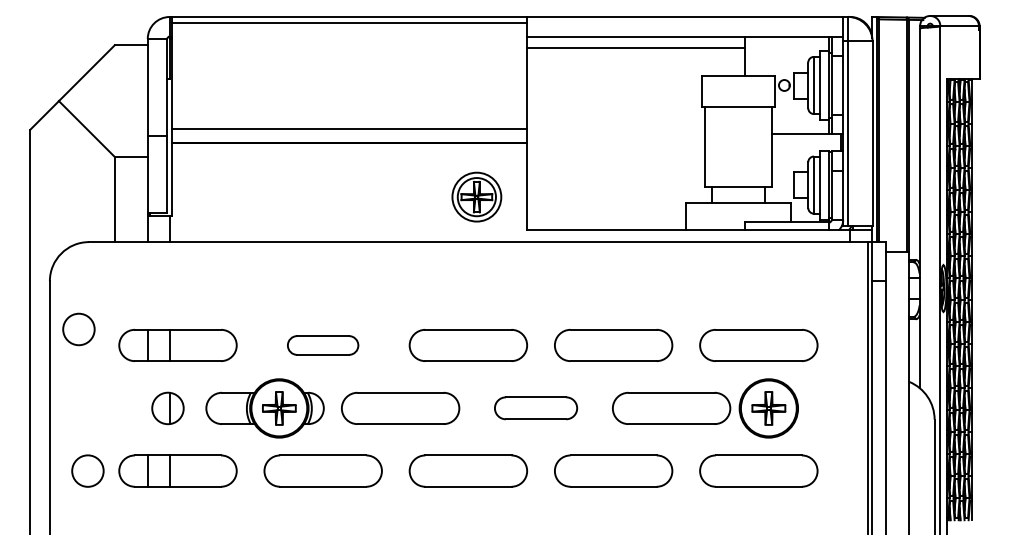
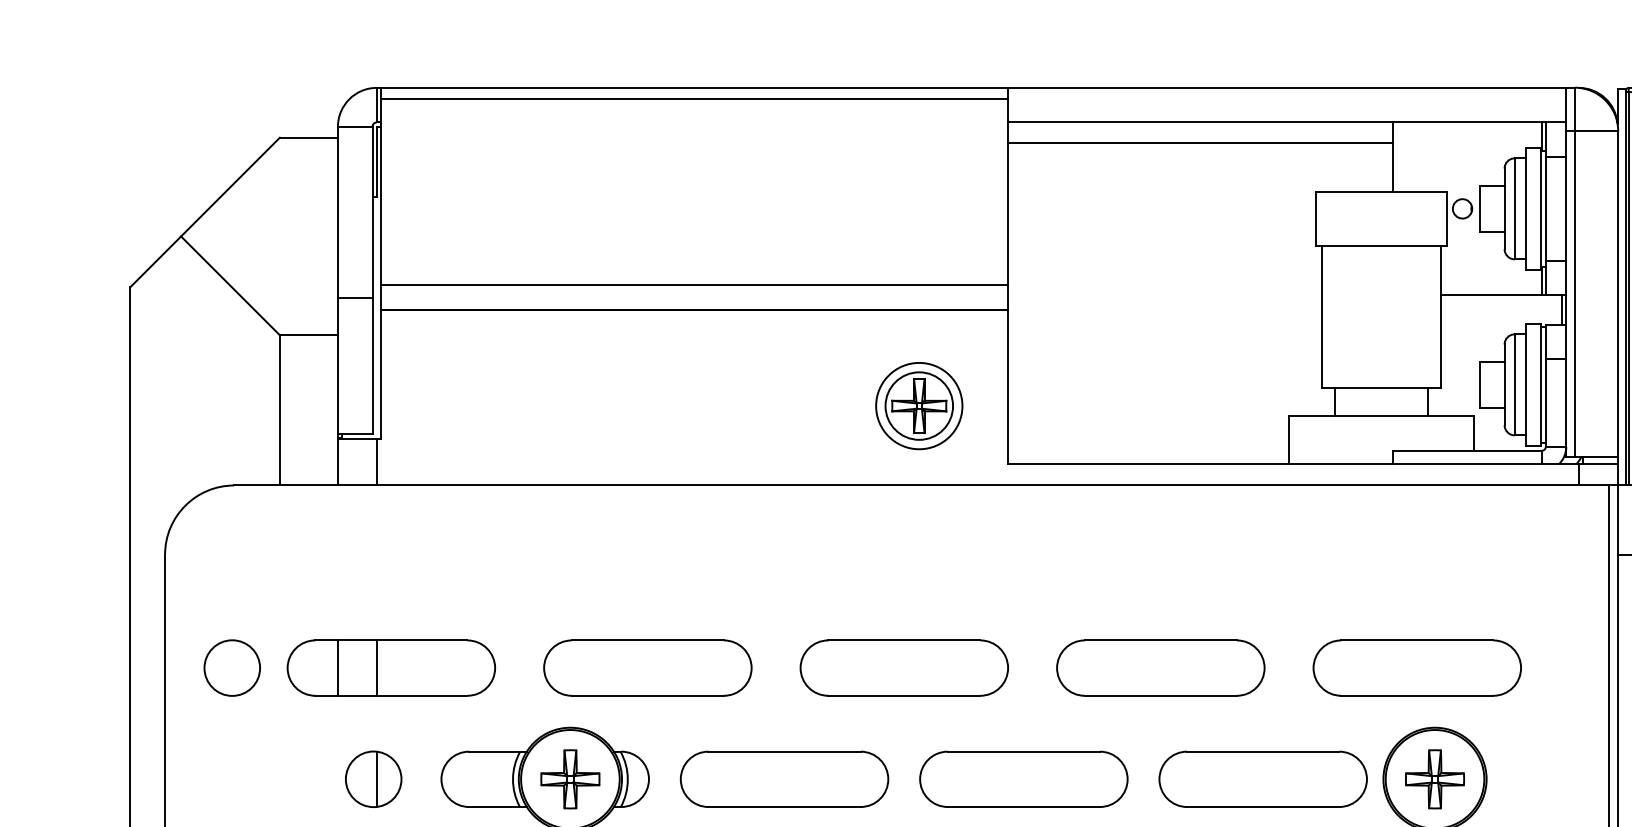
circle: (78, 329) -> (231, 668), moved
part: (322, 345) -> (646, 668), size x1.67
part: (535, 407) -> (1022, 777), size x1.43

